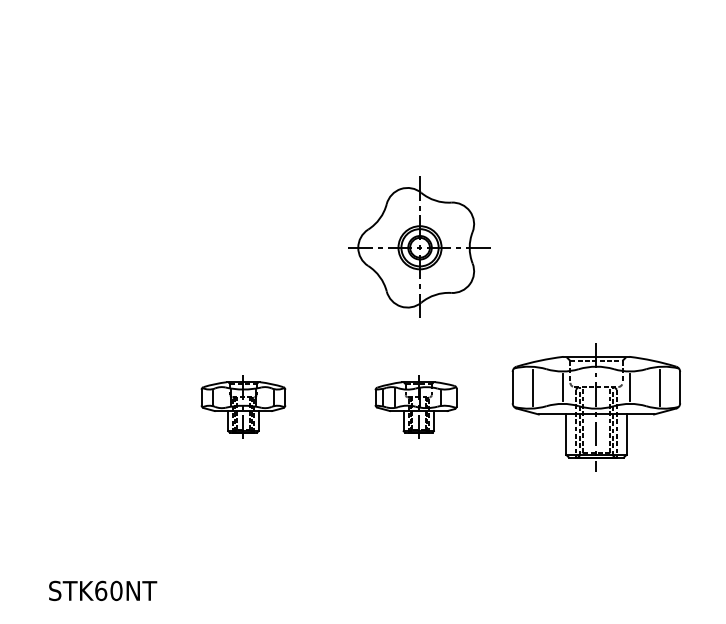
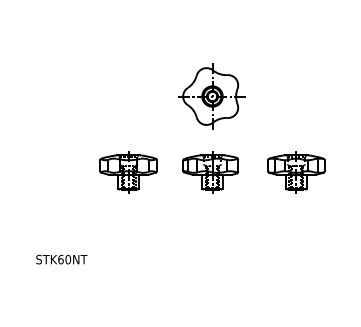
part: (243, 407) -> (128, 172), size x1.43
part: (415, 407) -> (210, 172), size x1.43
part: (596, 407) -> (296, 172), size x0.71

